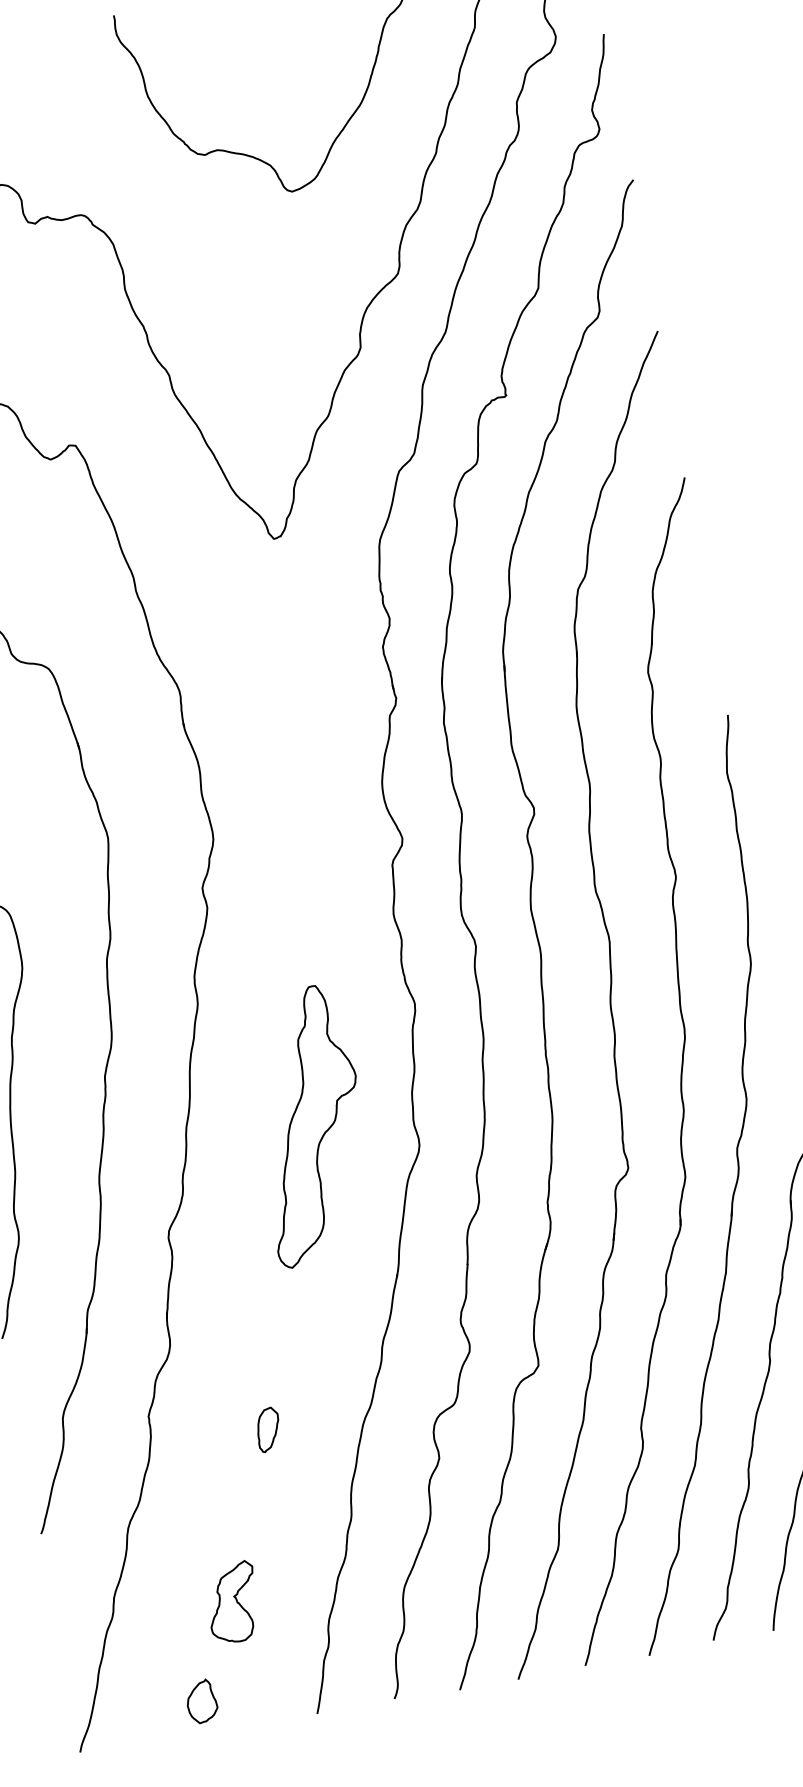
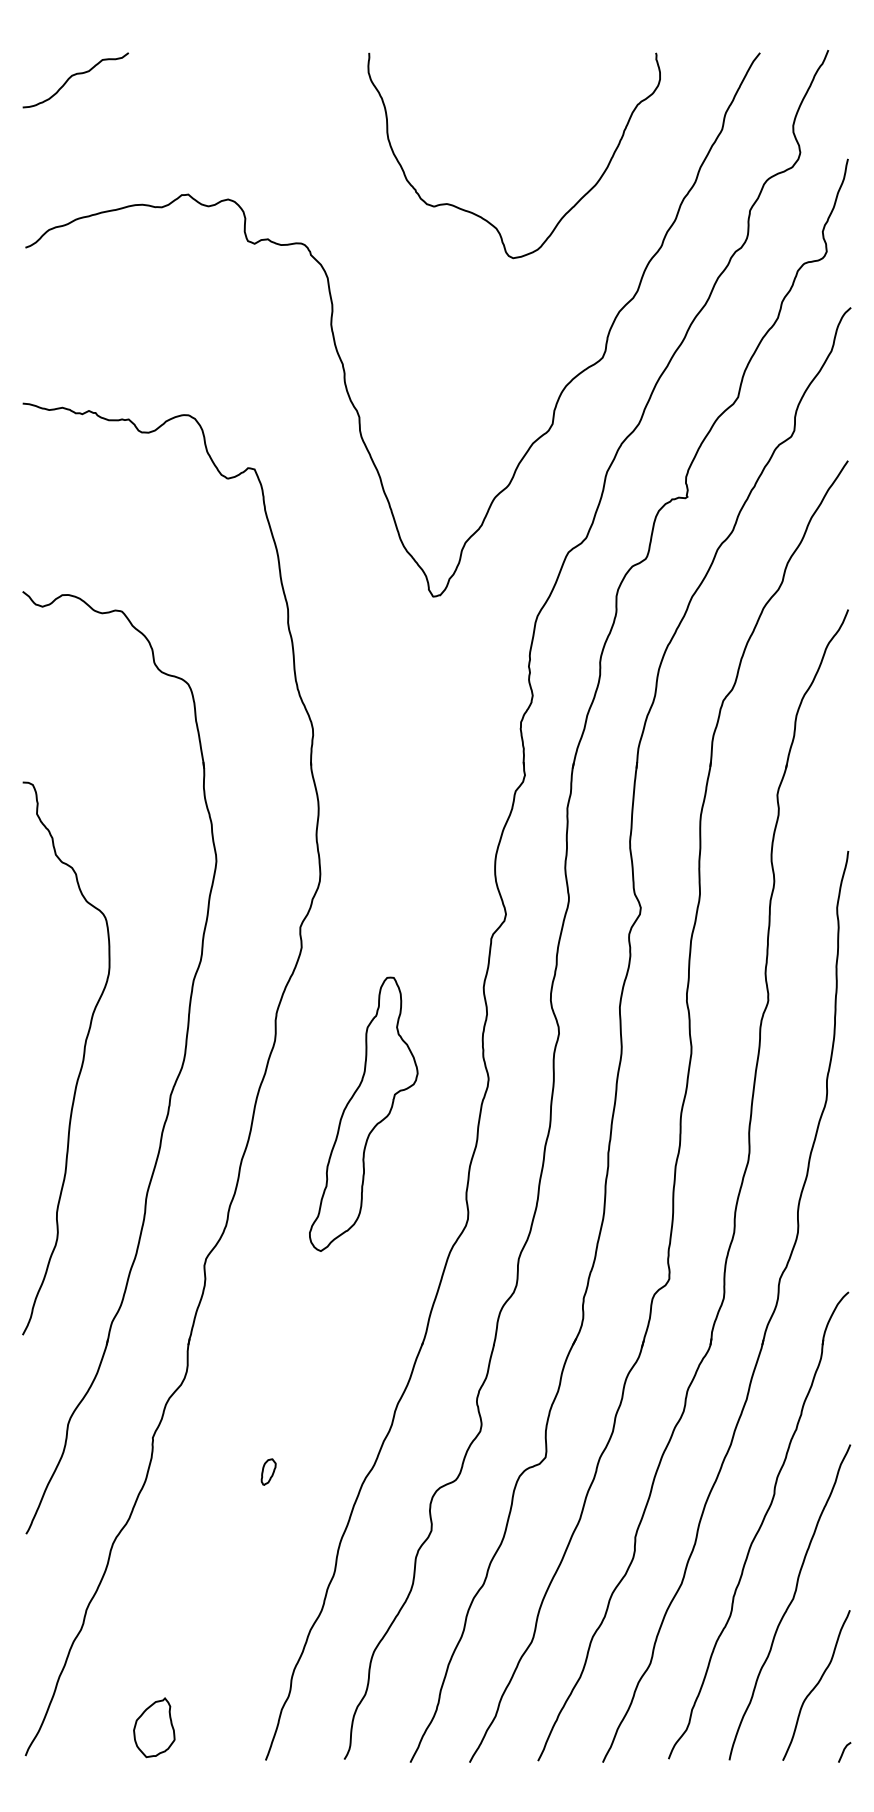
part: (309, 1124) -> (363, 1113), moved
part: (268, 1429) -> (268, 1471), size x0.6
part: (232, 1603) -> (202, 1636), removed
part: (200, 1701) -> (153, 1727), size x1.4

